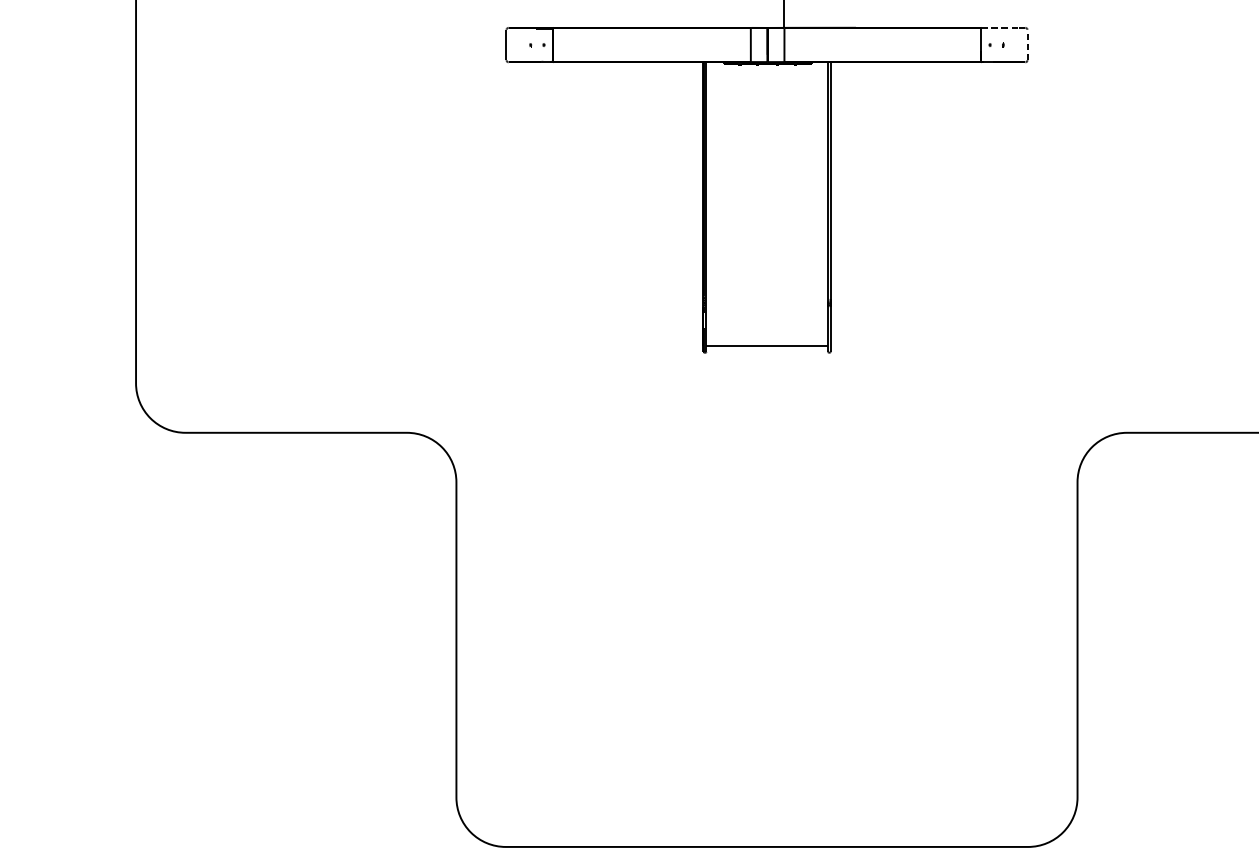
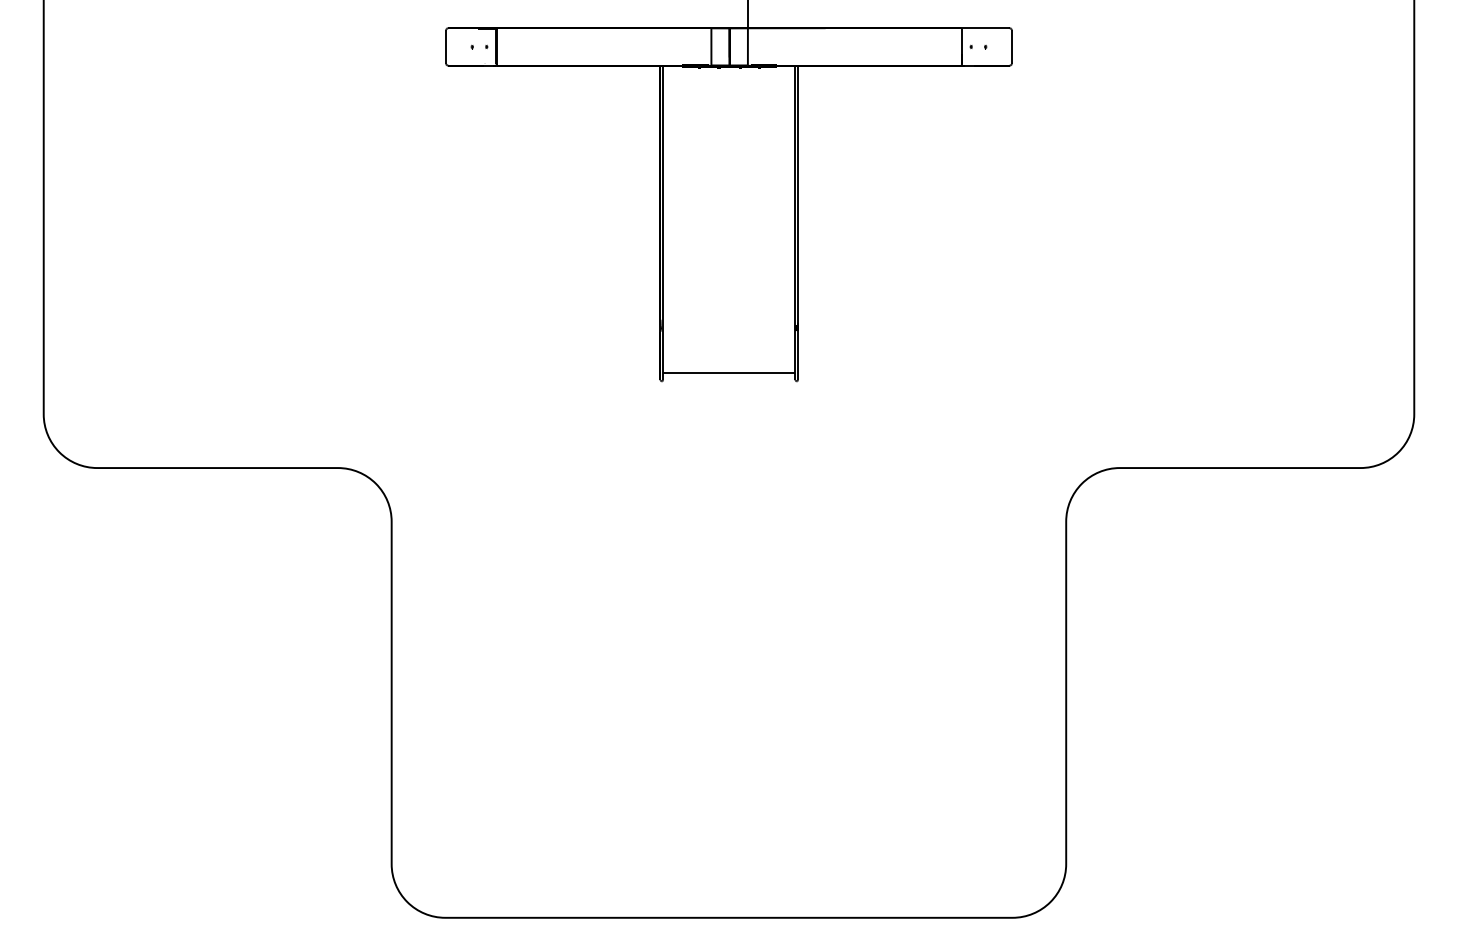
line: (1000, 28) -> (982, 28), dashed -> solid
line: (1027, 44) -> (1011, 46), dashed -> solid

